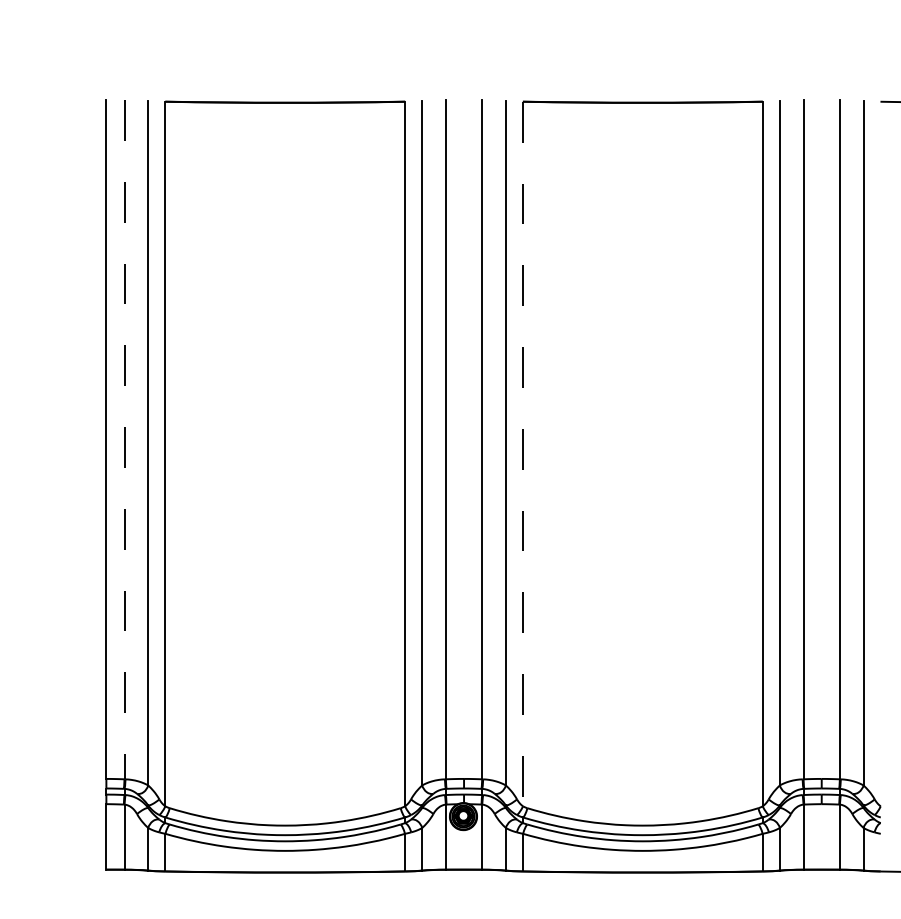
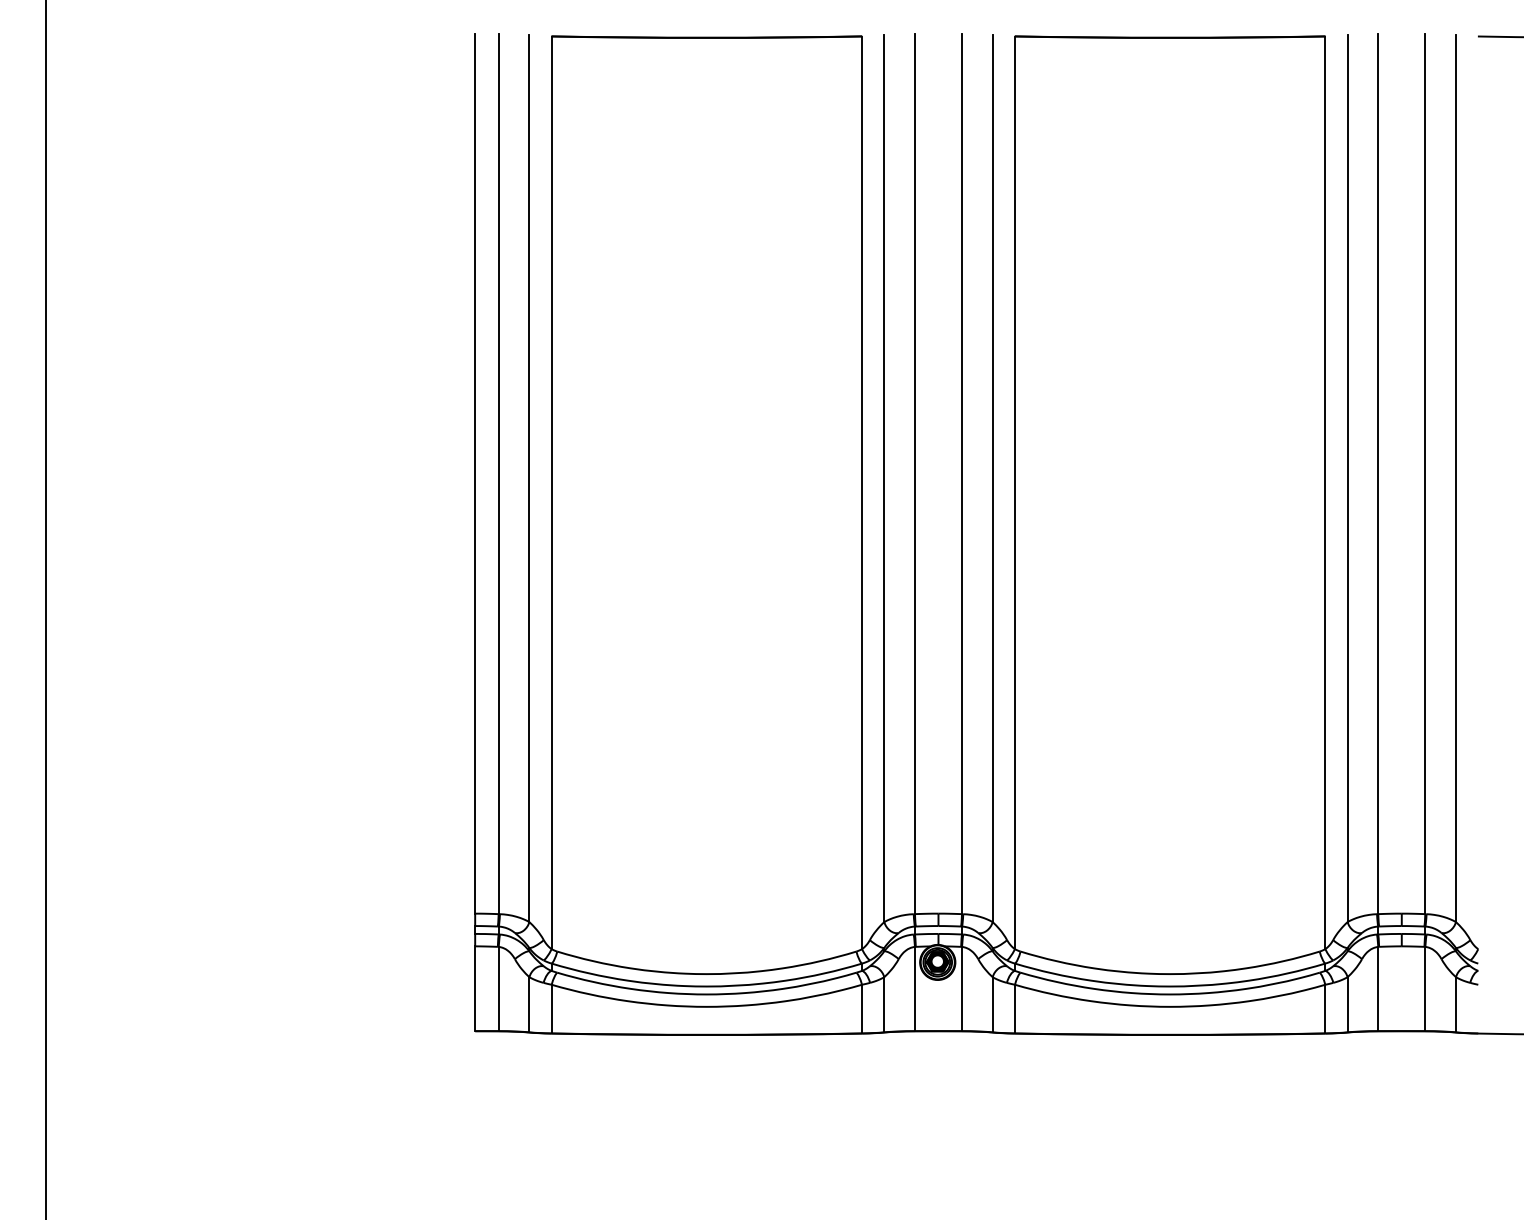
line: (124, 439) -> (498, 474), dashed -> solid
line: (522, 454) -> (1014, 493), dashed -> solid

